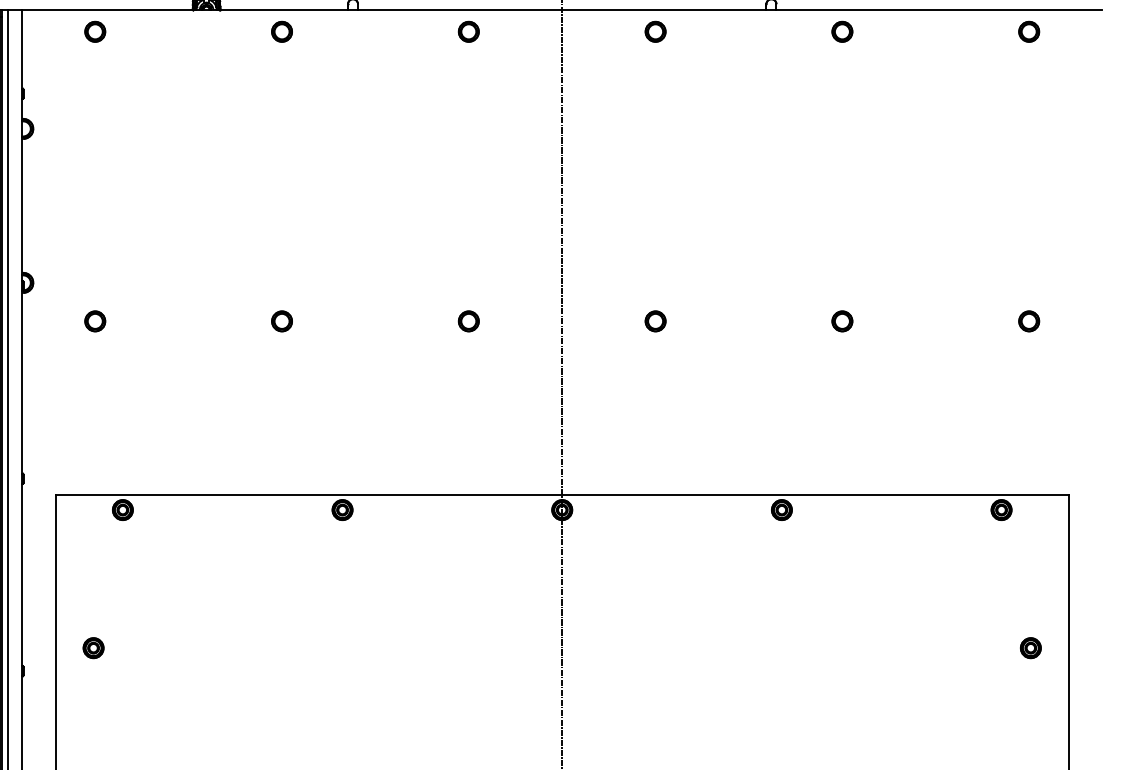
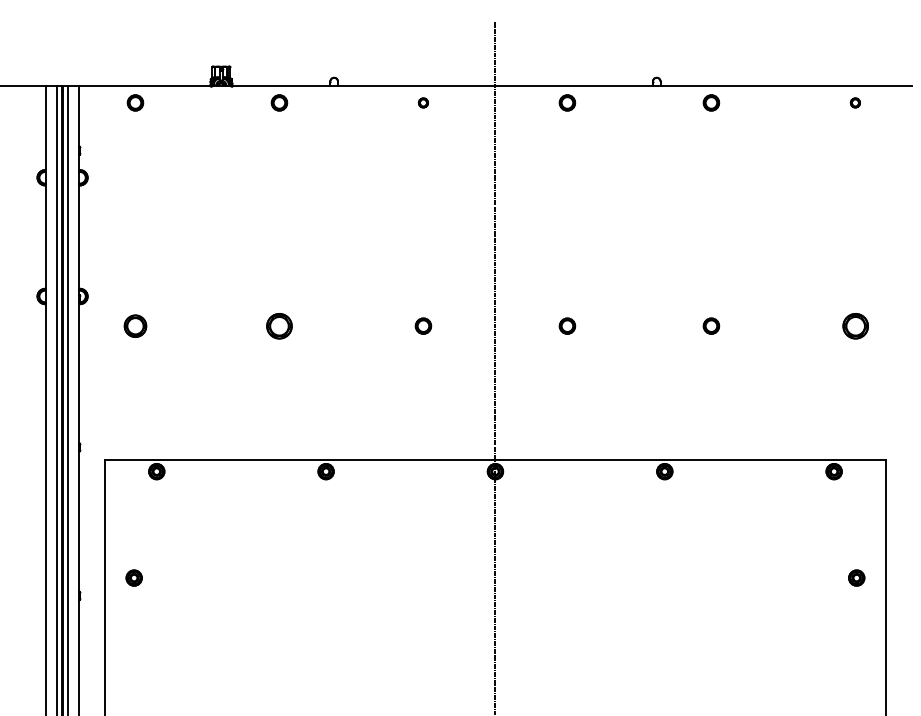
part: (468, 31) -> (423, 102), size x0.6
part: (1029, 31) -> (855, 102), size x0.6
part: (95, 320) -> (135, 325), size x1.4
part: (282, 320) -> (279, 325), size x1.6
part: (1027, 320) -> (854, 325), size x1.6

